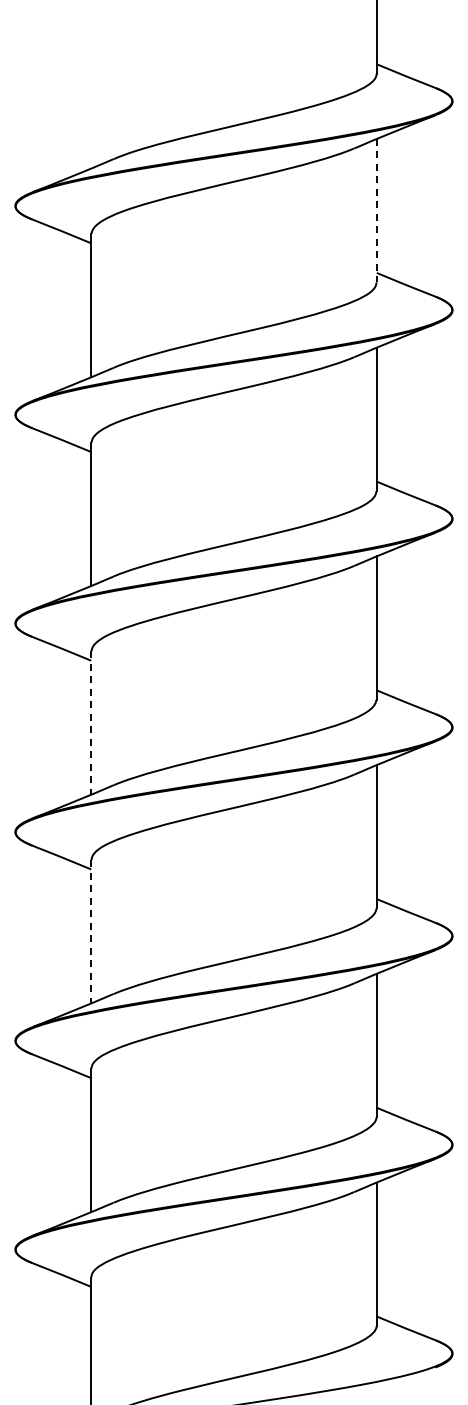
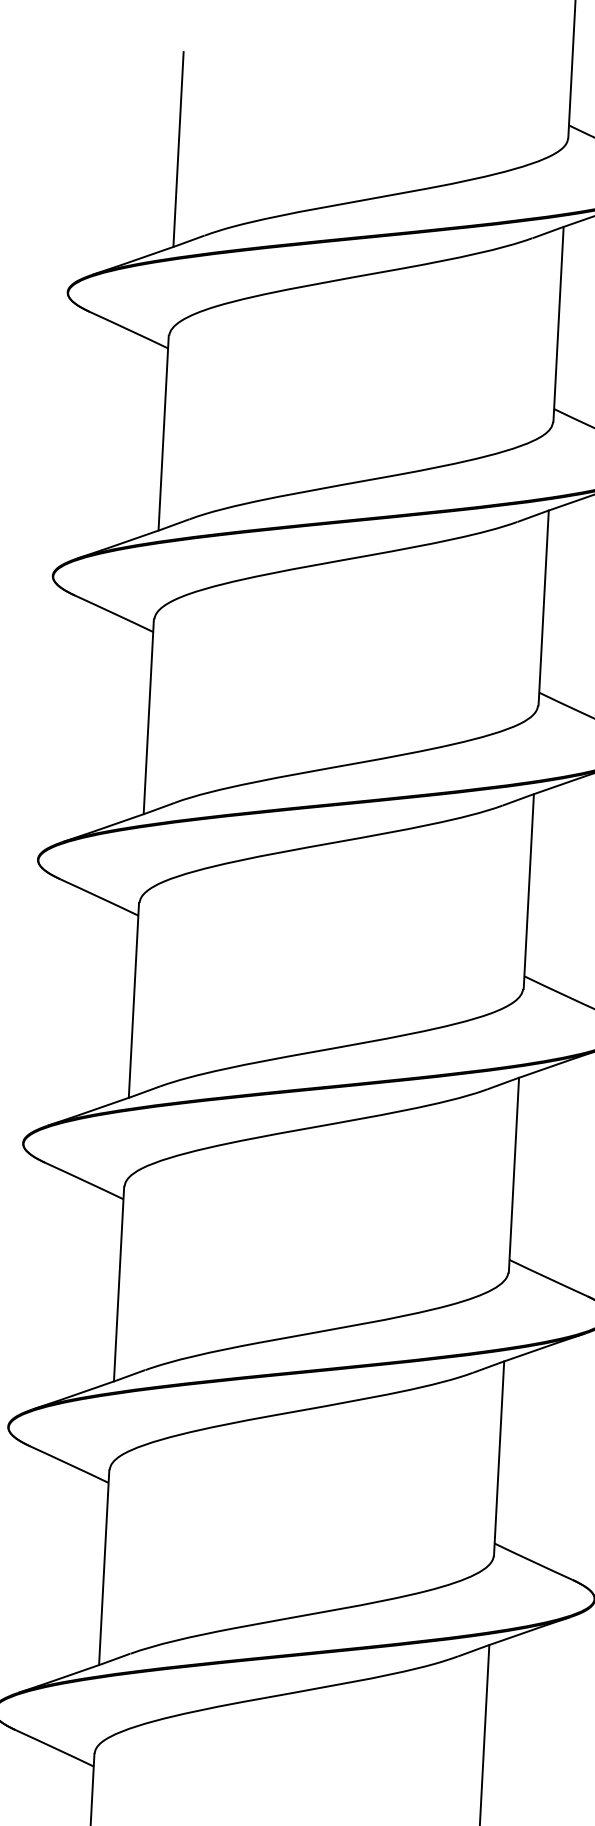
line: (91, 96) -> (178, 148), added
line: (376, 210) -> (558, 324), dashed -> solid
line: (91, 723) -> (134, 1000), dashed -> solid
line: (91, 931) -> (119, 1283), dashed -> solid

